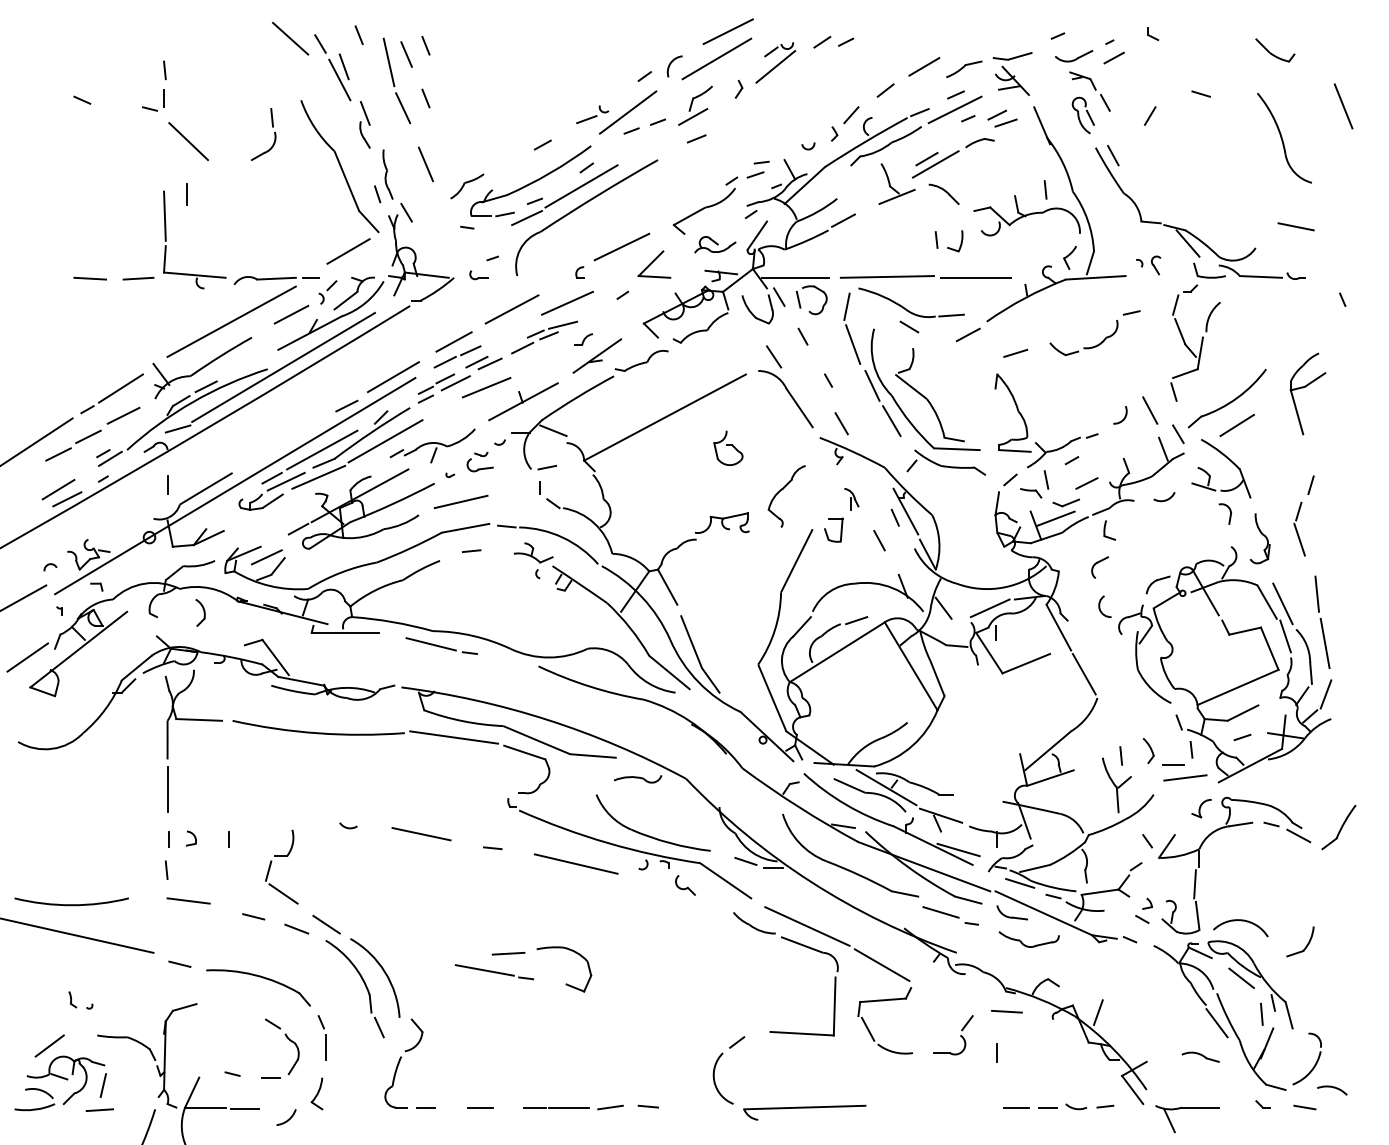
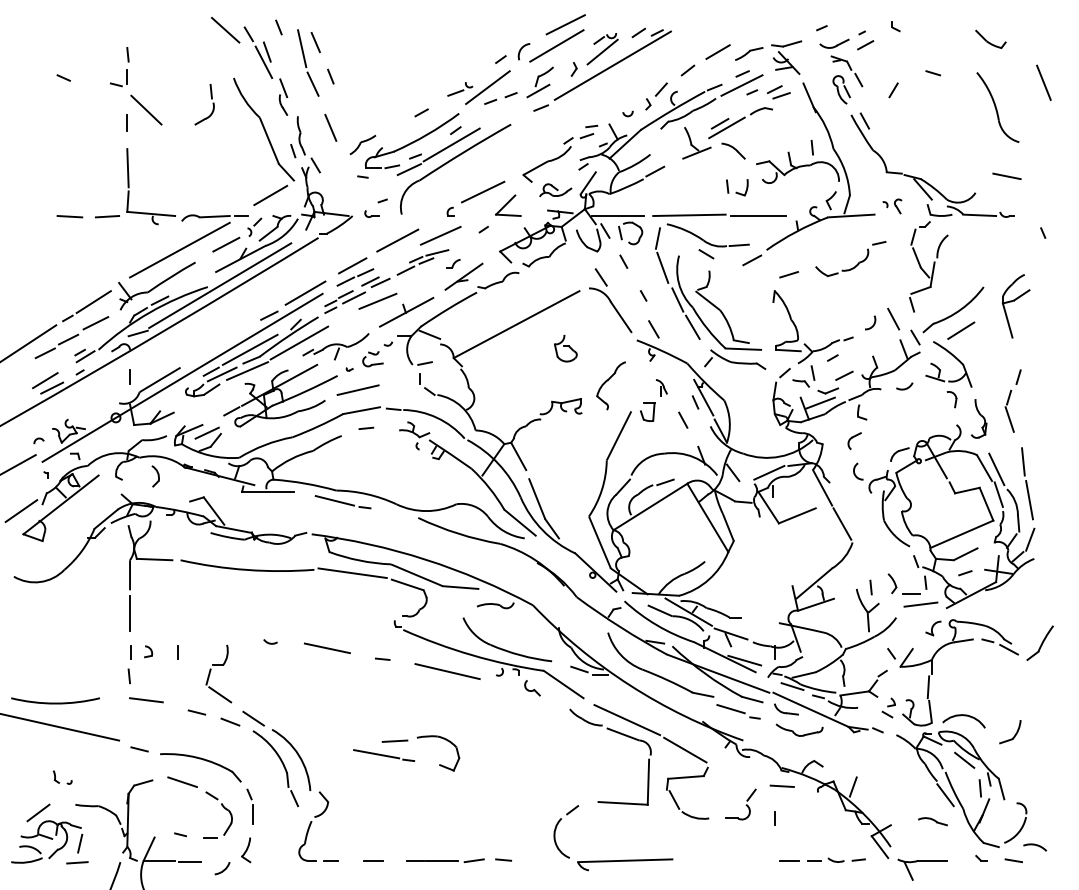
line: (425, 45) -> (330, 35), removed
line: (788, 84) -> (612, 65), added
line: (186, 193) -> (126, 122), moved
line: (235, 1006) -> (182, 782), added

